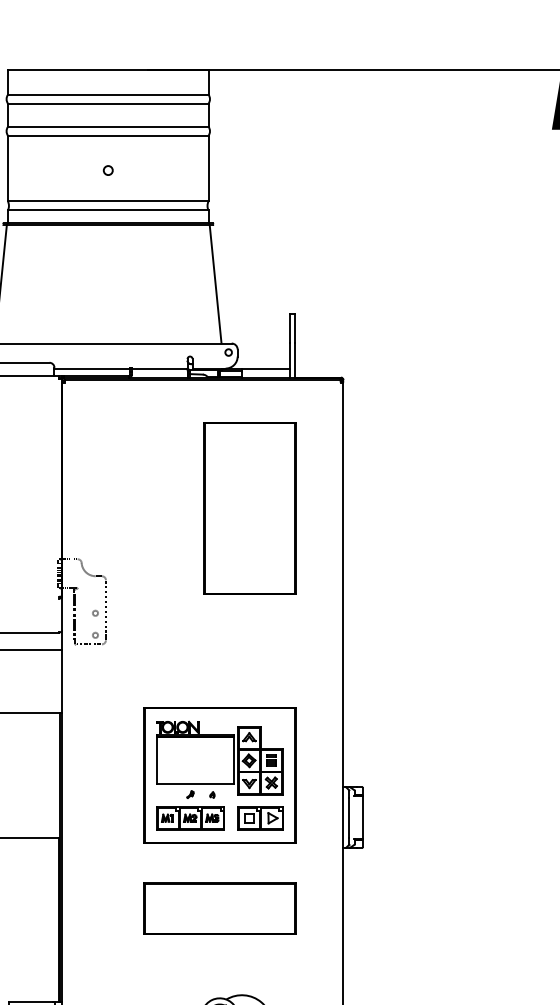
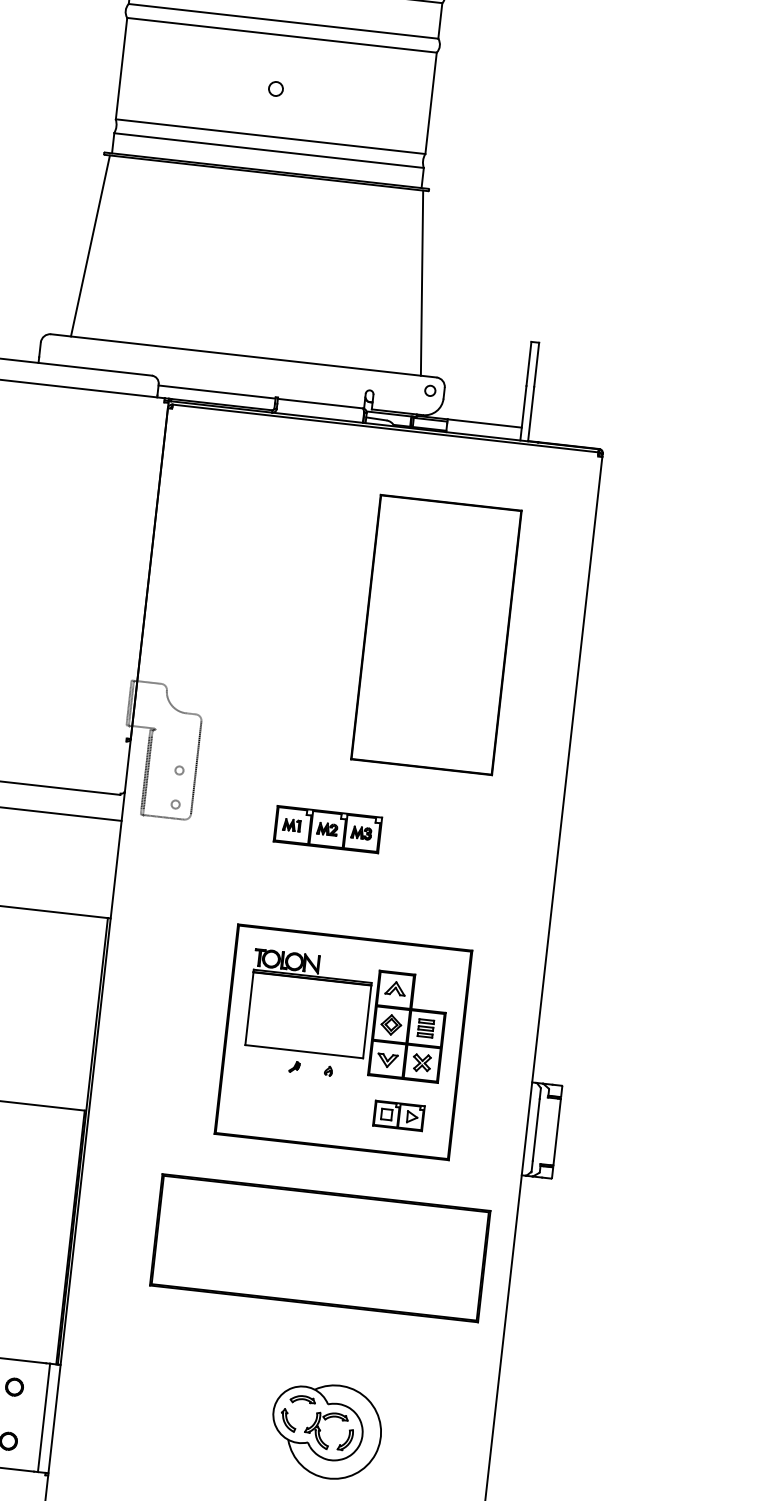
part: (190, 818) -> (327, 829), moved
part: (260, 818) -> (398, 1115), size x0.7
part: (219, 908) -> (319, 1247), size x1.4

